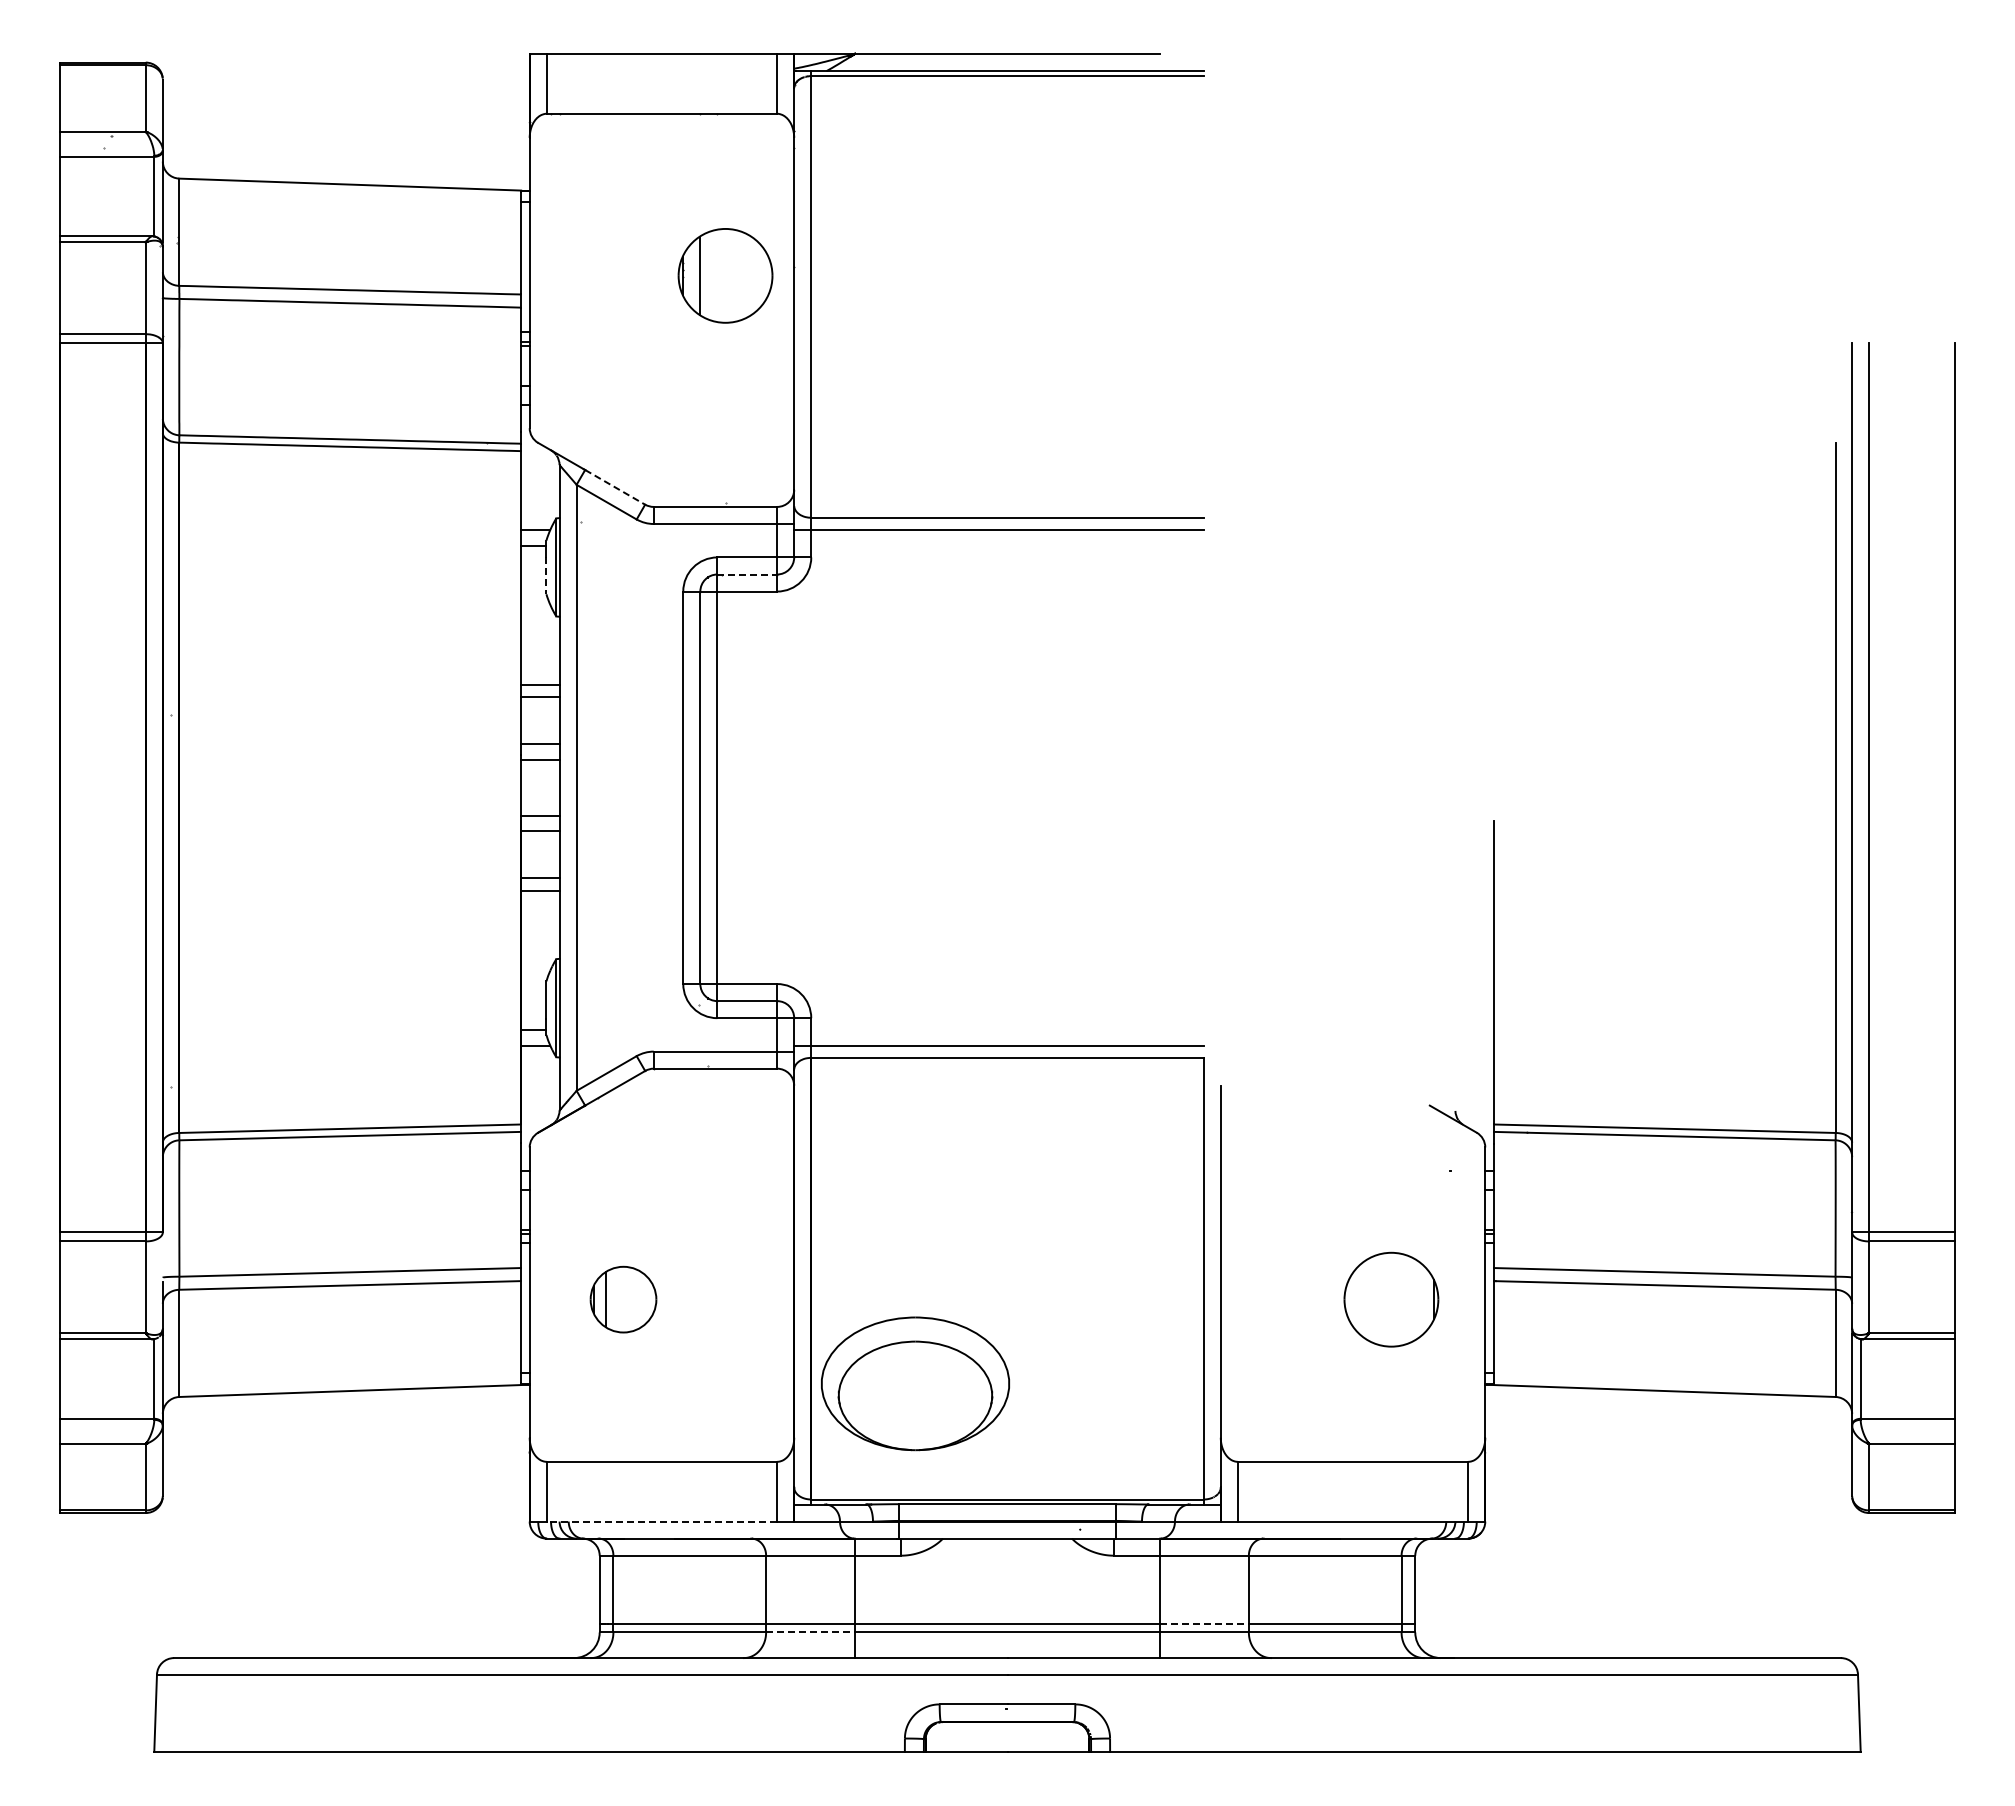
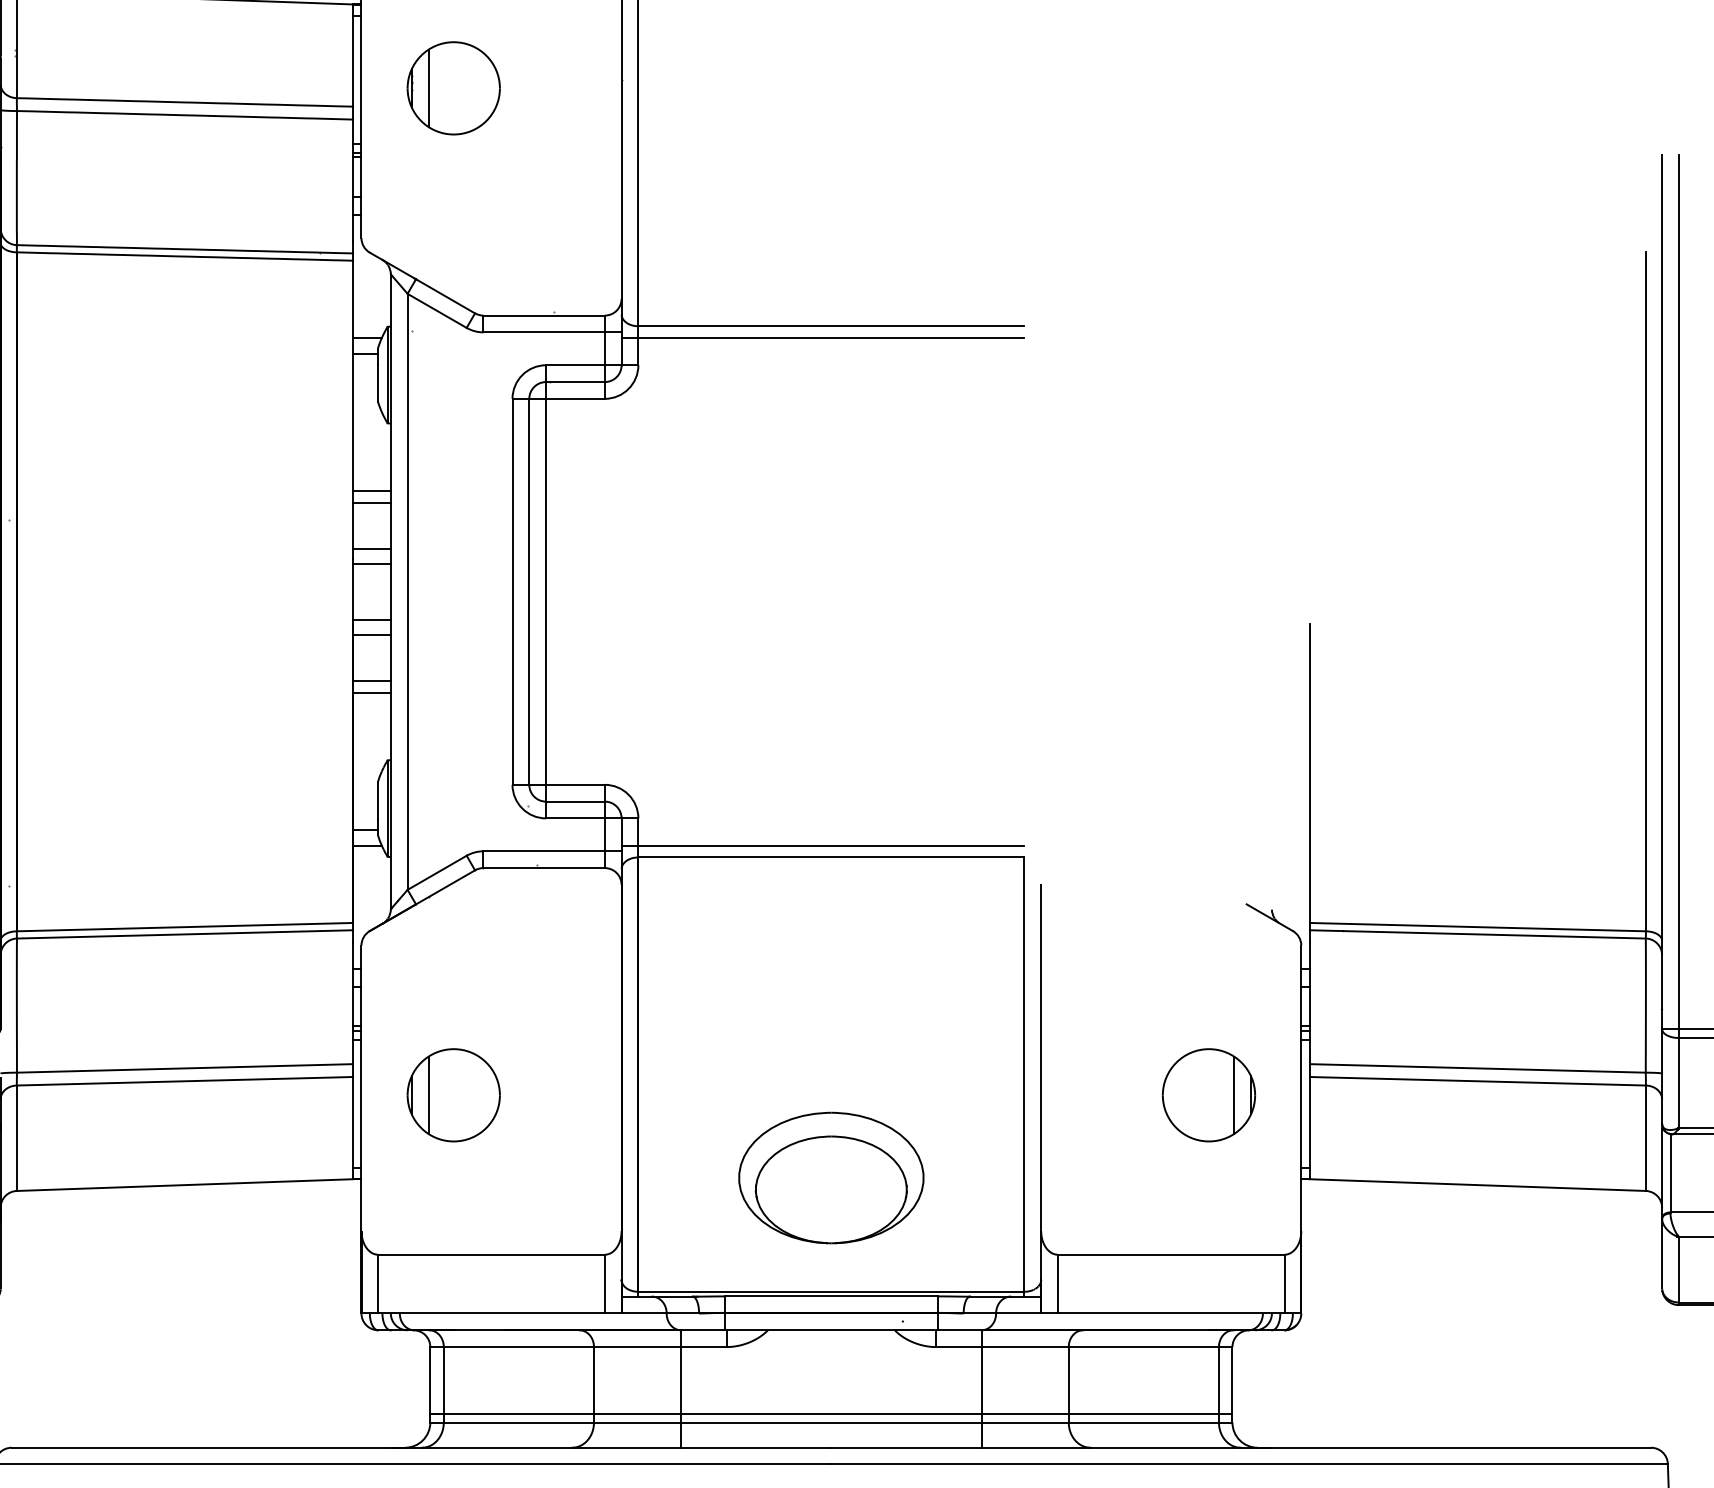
part: (725, 275) -> (453, 87), moved
line: (615, 487) -> (445, 296), dashed -> solid
line: (747, 574) -> (575, 382), dashed -> solid
line: (546, 575) -> (377, 383), dashed -> solid
part: (623, 1299) -> (453, 1095), size x1.43
line: (1417, 1299) -> (1234, 1095), added
part: (915, 1383) -> (831, 1177), moved
line: (661, 1521) -> (491, 1313), dashed -> solid
line: (1205, 1623) -> (1026, 1413), dashed -> solid
line: (810, 1632) -> (637, 1422), dashed -> solid

